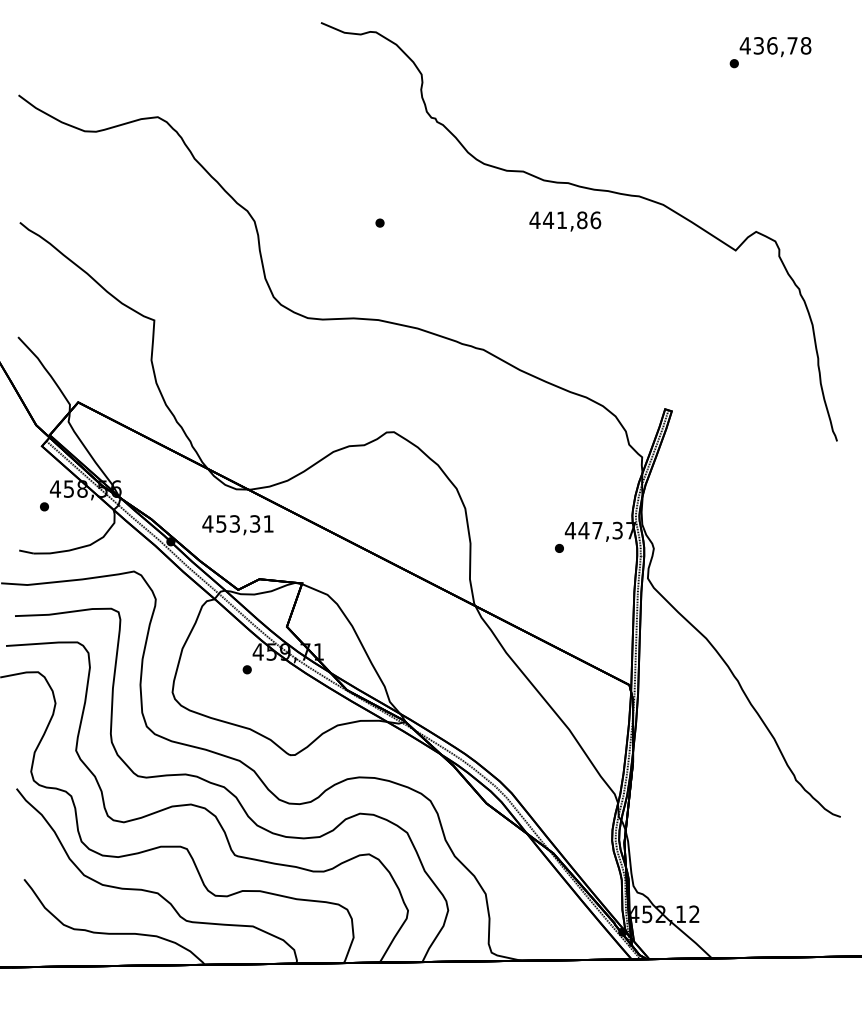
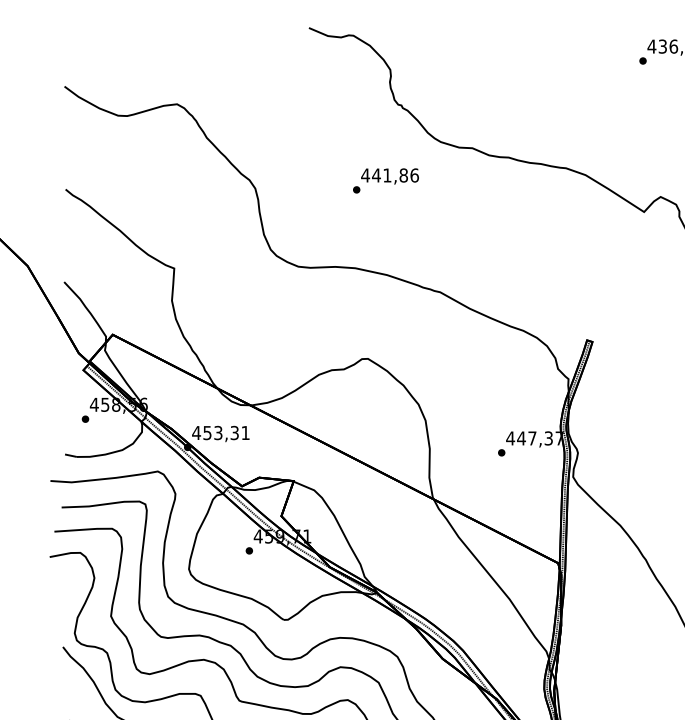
text: (565, 221) -> (390, 176), moved
text: (237, 525) -> (220, 434), moved

